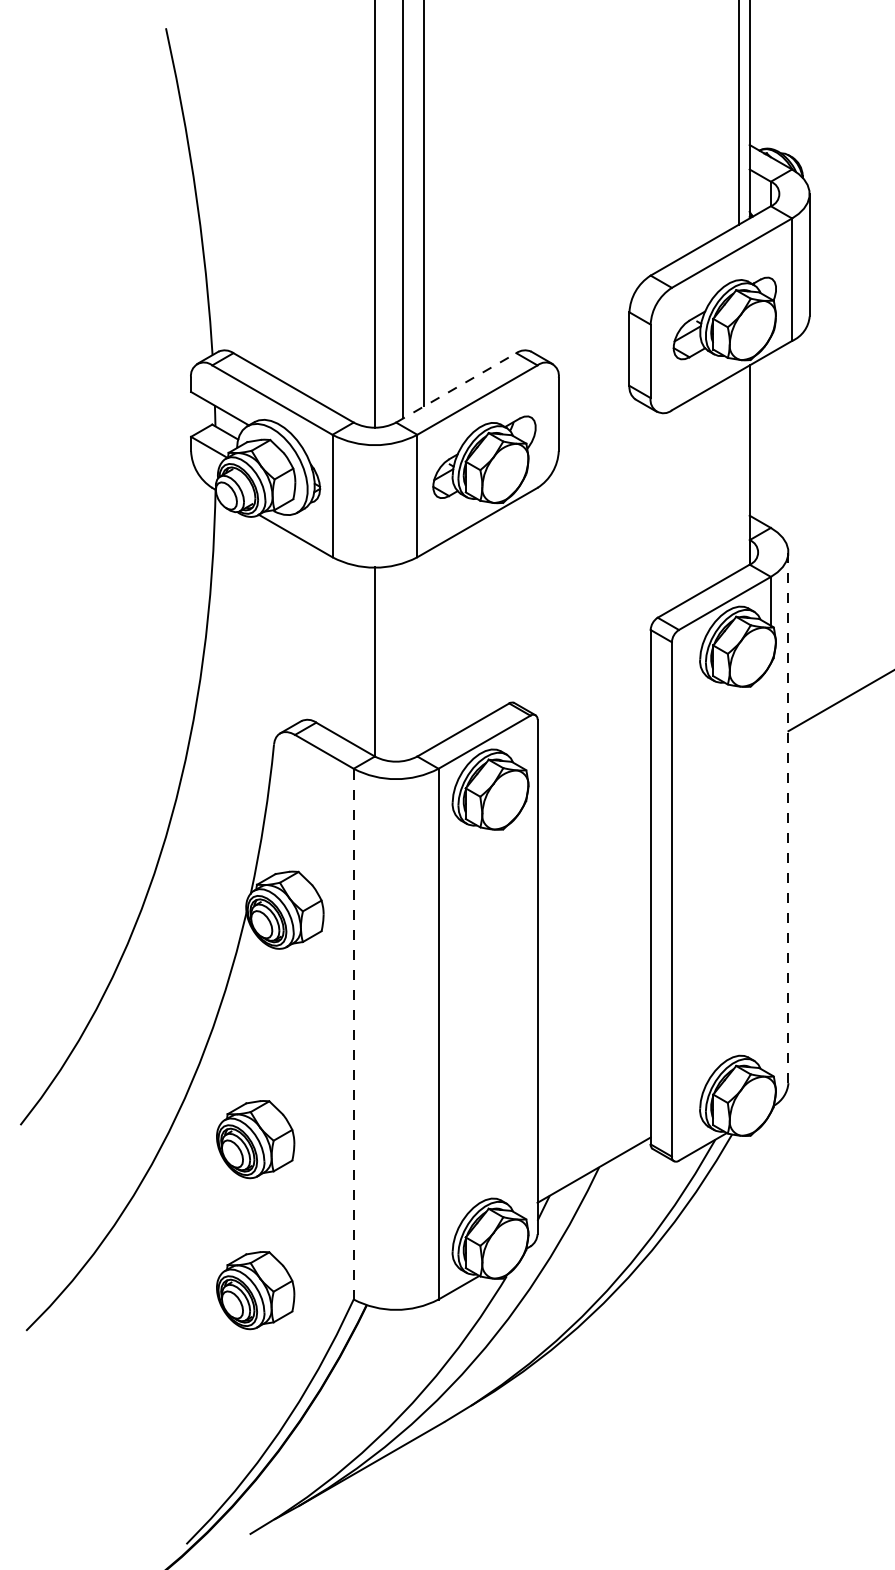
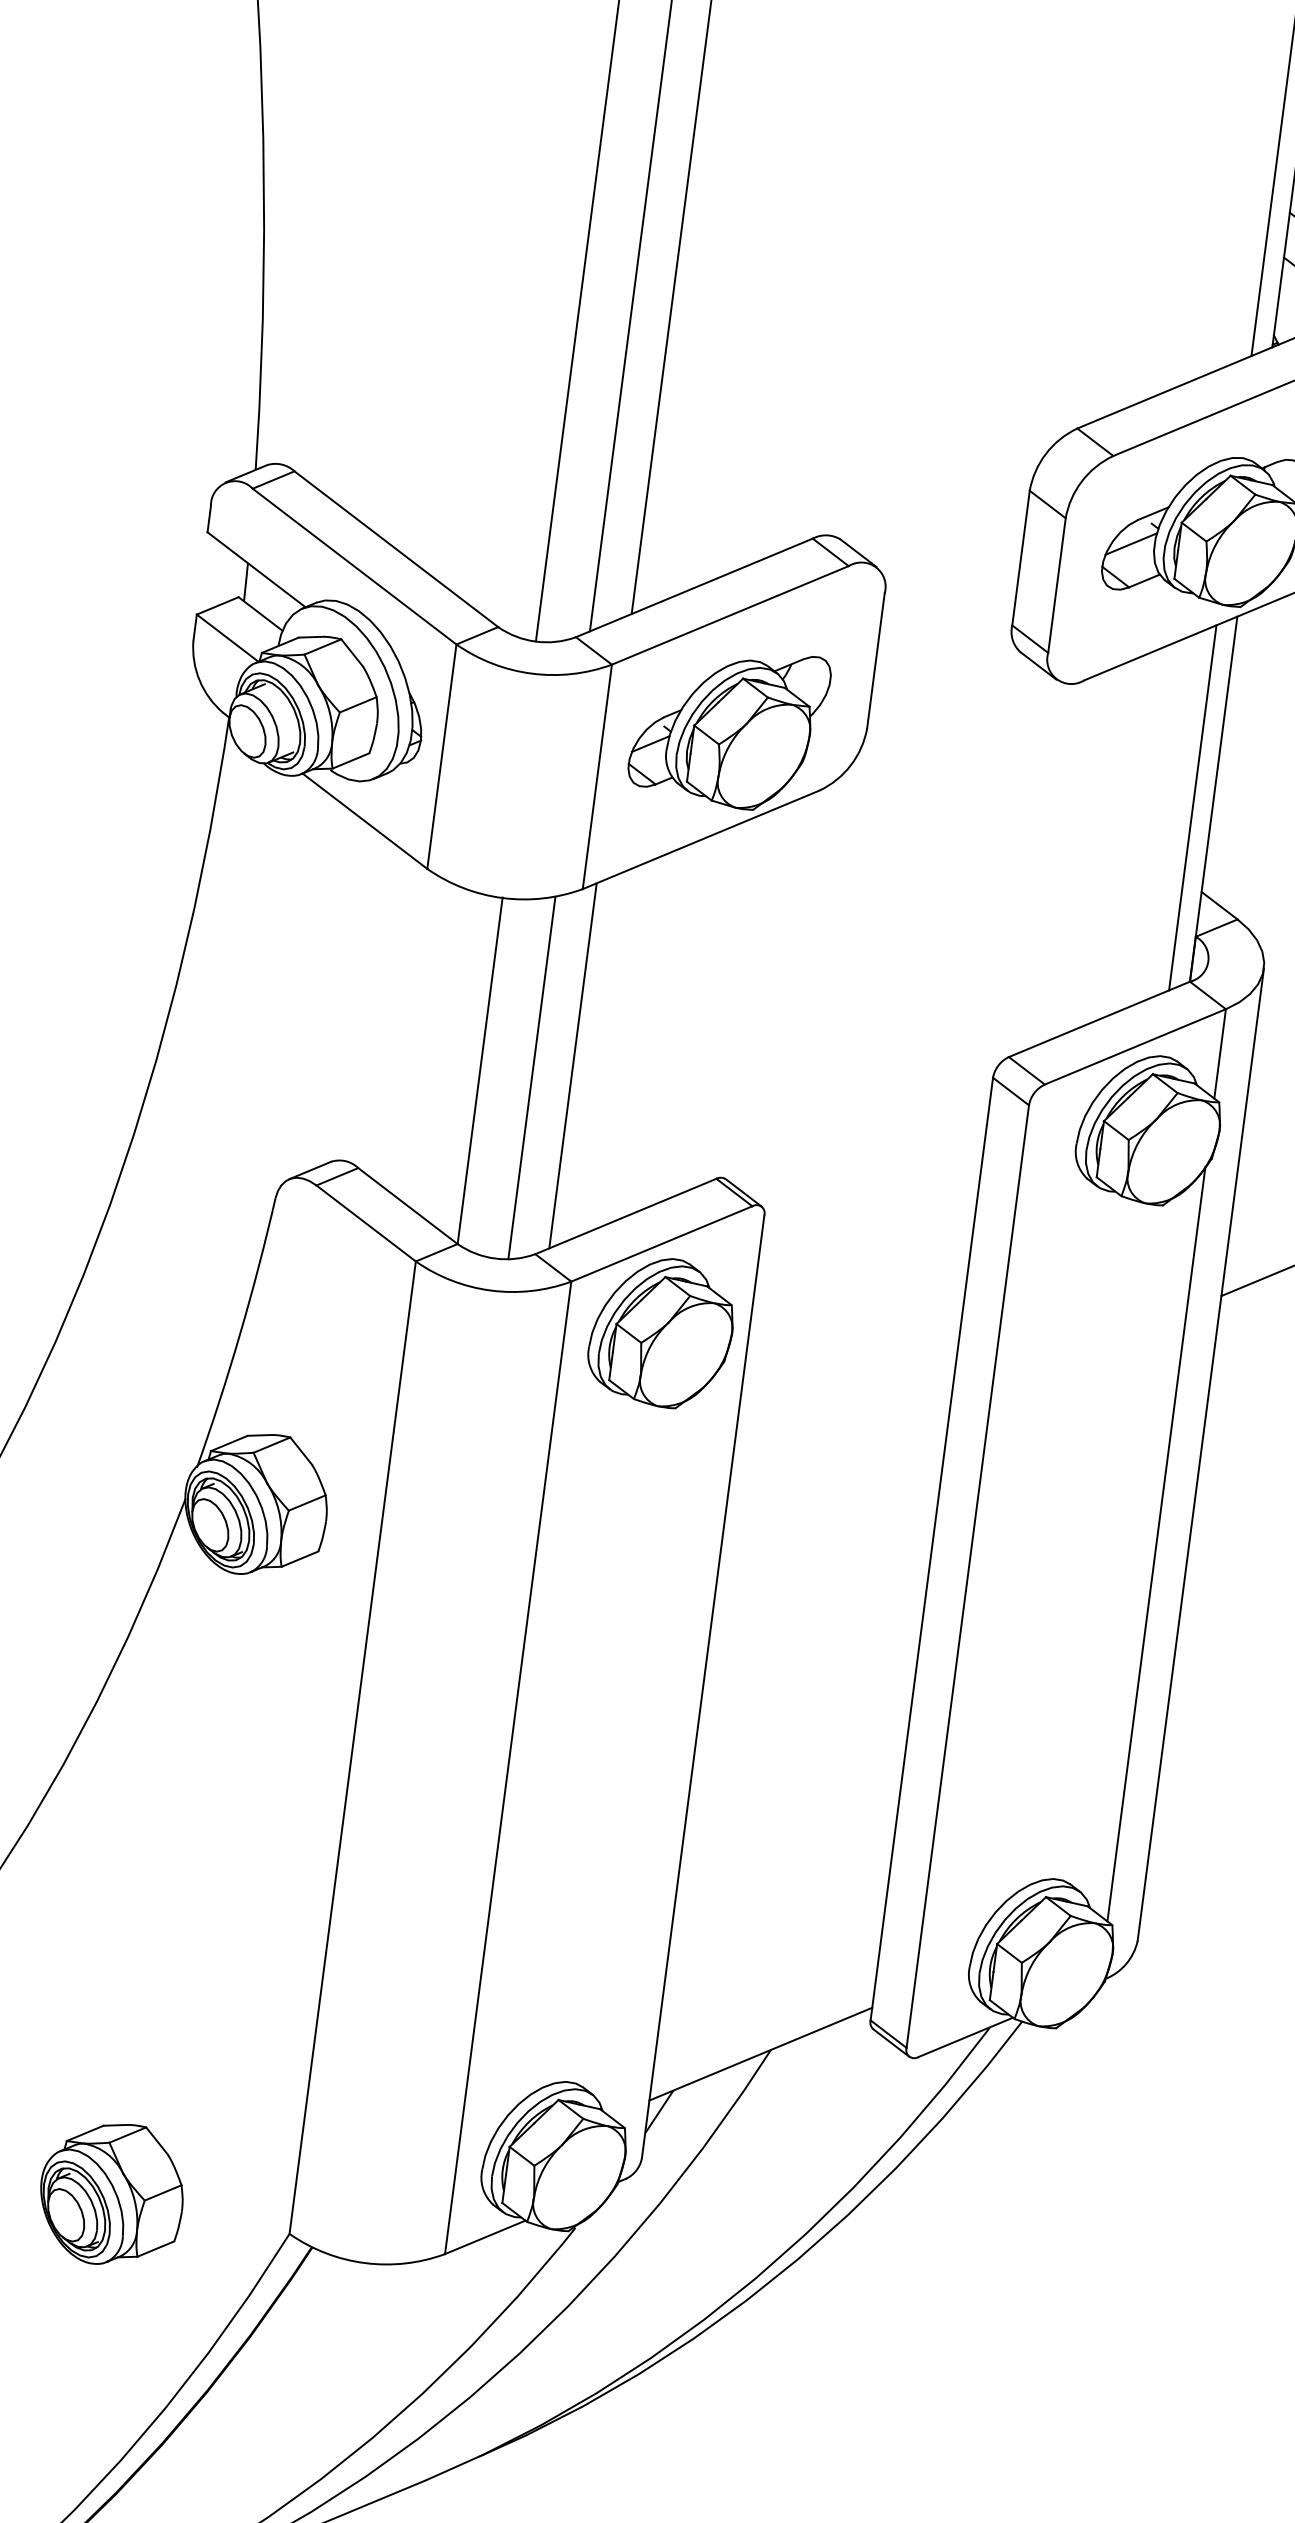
line: (456, 387) -> (694, 587), dashed -> solid
line: (739, 470) -> (1193, 806), added
line: (424, 652) -> (573, 1065), added
line: (403, 662) -> (532, 1078), added
line: (788, 817) -> (1200, 1454), dashed -> solid
line: (770, 868) -> (1155, 1543), added
line: (353, 1033) -> (352, 1746), dashed -> solid
part: (255, 1139) -> (147, 1917), removed

